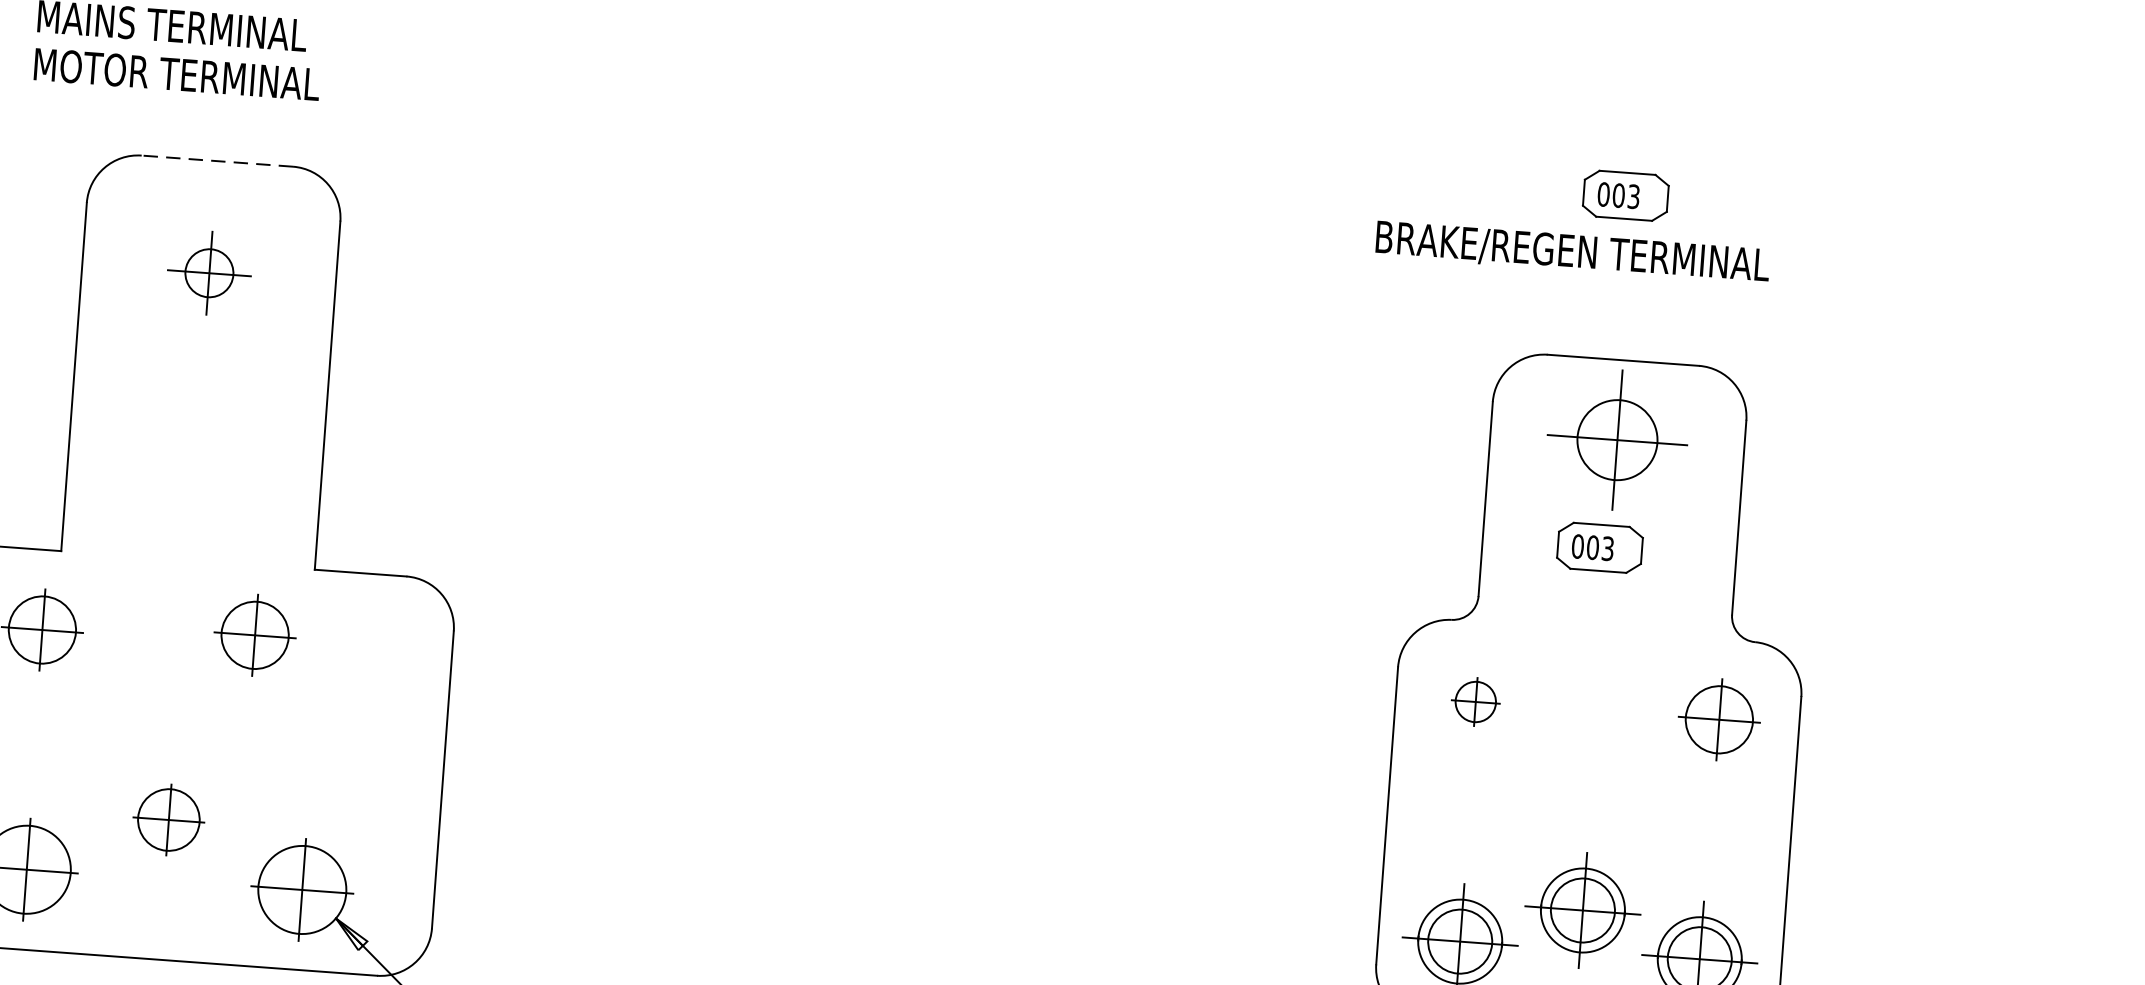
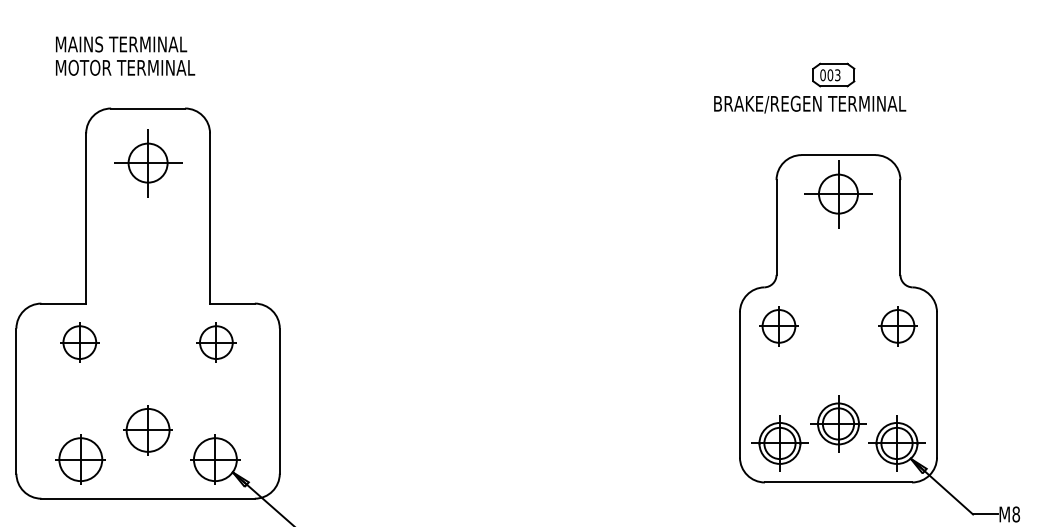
line: (218, 161) -> (148, 108), dashed -> solid
part: (209, 273) -> (148, 163), size x1.67
part: (1599, 546) -> (833, 246), removed
part: (255, 635) -> (216, 342), moved
part: (1474, 702) -> (778, 326), size x1.67
part: (167, 820) -> (147, 430), size x1.43

